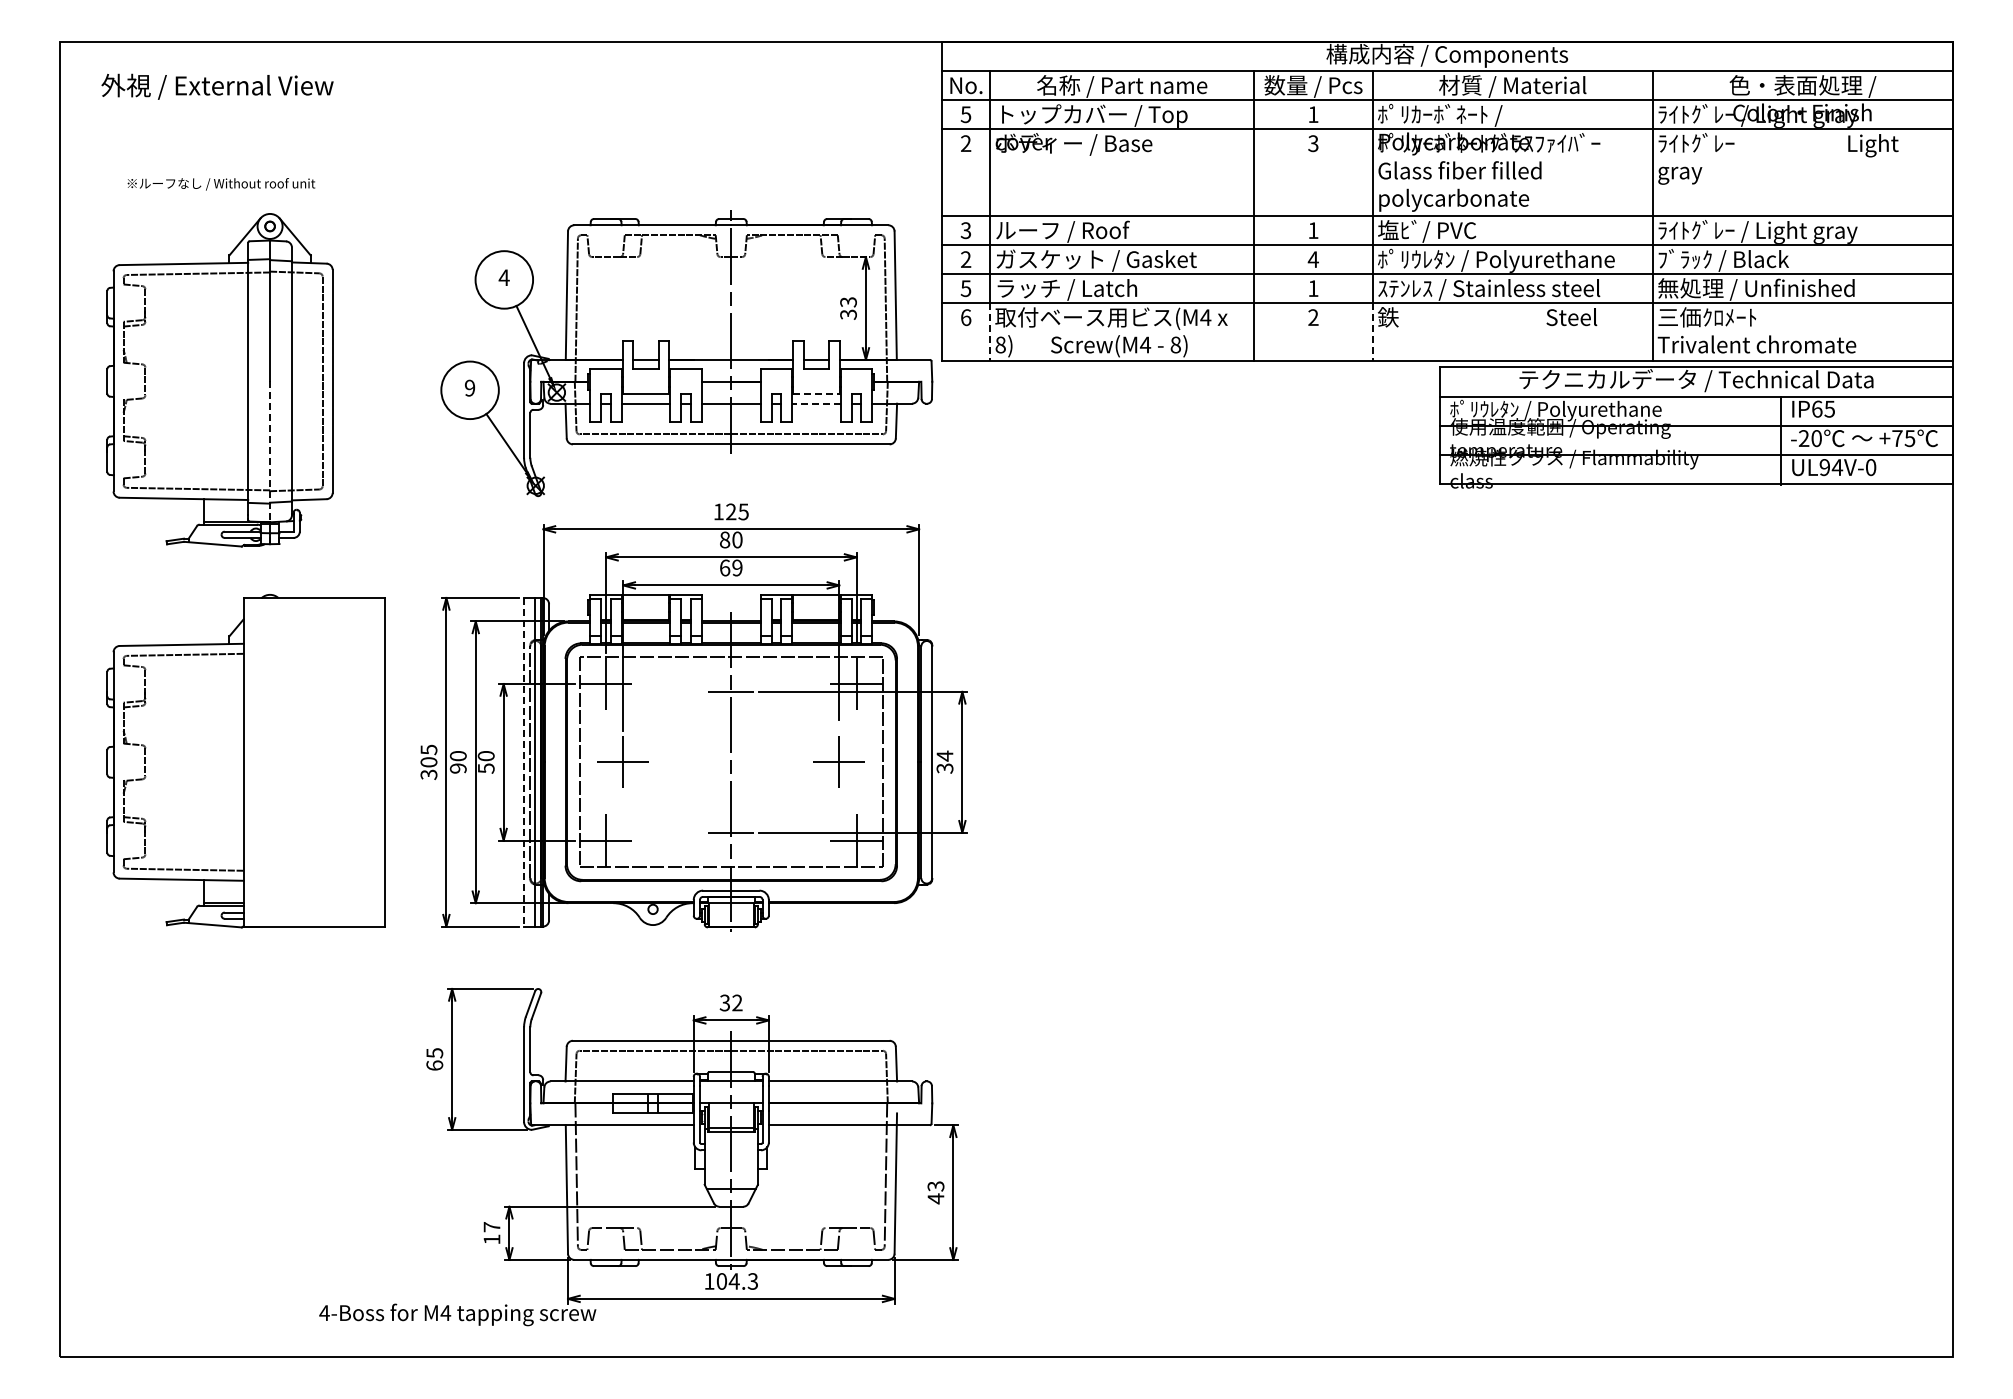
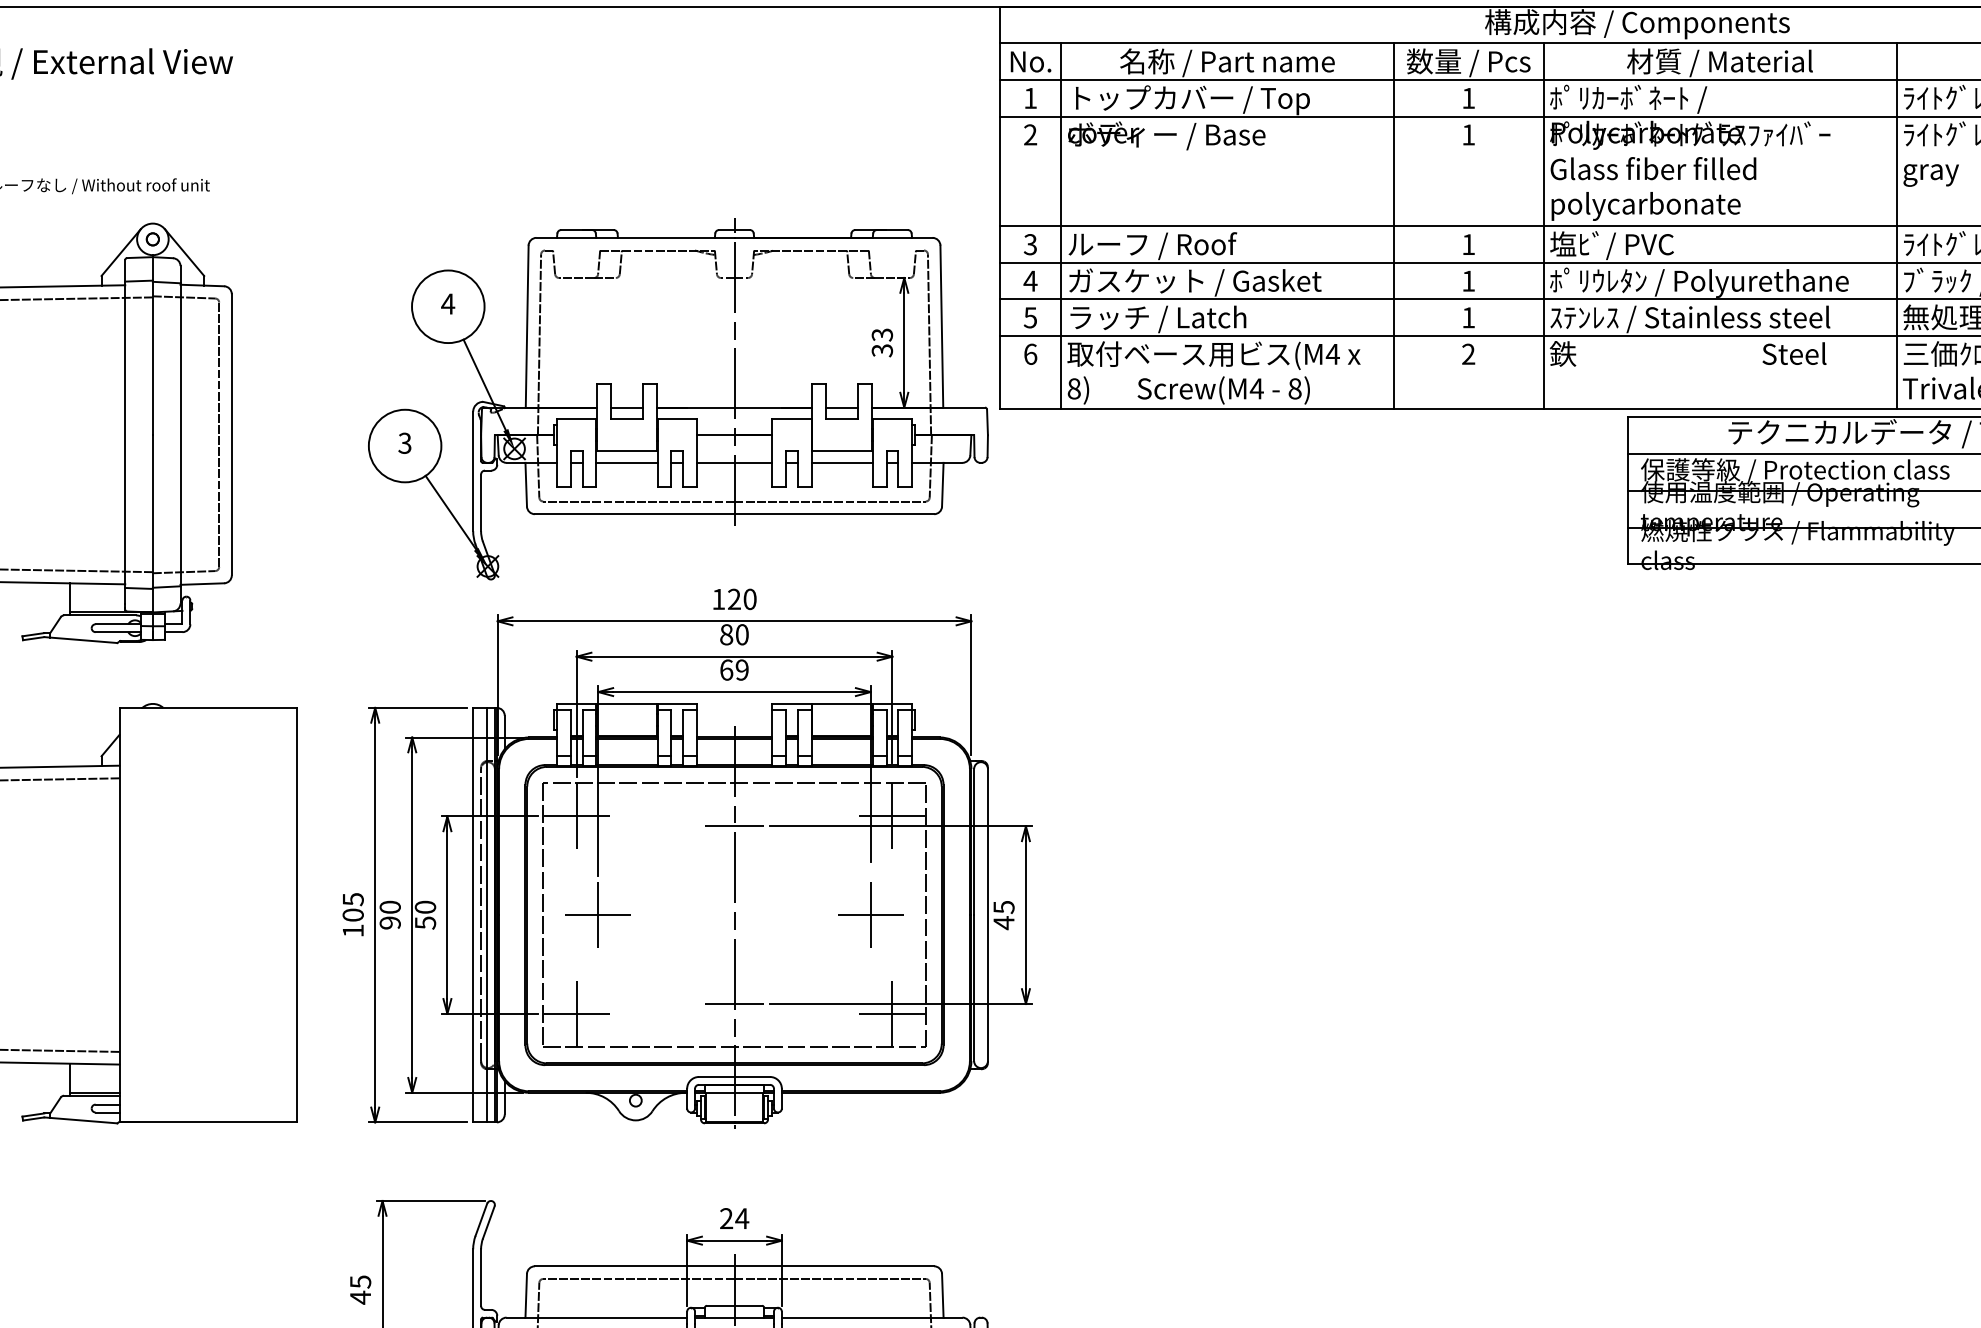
text: (965, 114) -> (1029, 98), 5 -> 1
text: (1313, 143) -> (1468, 134), 3 -> 1
text: (965, 259) -> (1029, 281), 2 -> 4
text: (1312, 259) -> (1467, 281), 4 -> 1
line: (990, 332) -> (1061, 373), dashed -> solid
line: (1372, 332) -> (1543, 373), dashed -> solid
text: (469, 388) -> (404, 443), 9 -> 3
line: (817, 394) -> (843, 451), dashed -> solid
line: (816, 403) -> (841, 462), dashed -> solid
text: (1572, 410) -> (1795, 471), ﾎﾟﾘｳﾚﾀﾝ / Polyurethane -> 保護等級 / Protection class
line: (270, 452) -> (153, 524), dashed -> solid
text: (743, 511) -> (749, 598), 125 -> 120
line: (524, 762) -> (473, 915), dashed -> solid
text: (944, 762) -> (1003, 915), 34 -> 45
text: (428, 774) -> (352, 930), 305 -> 105
text: (730, 1002) -> (733, 1218), 32 -> 24
text: (434, 1065) -> (360, 1297), 65 -> 45

